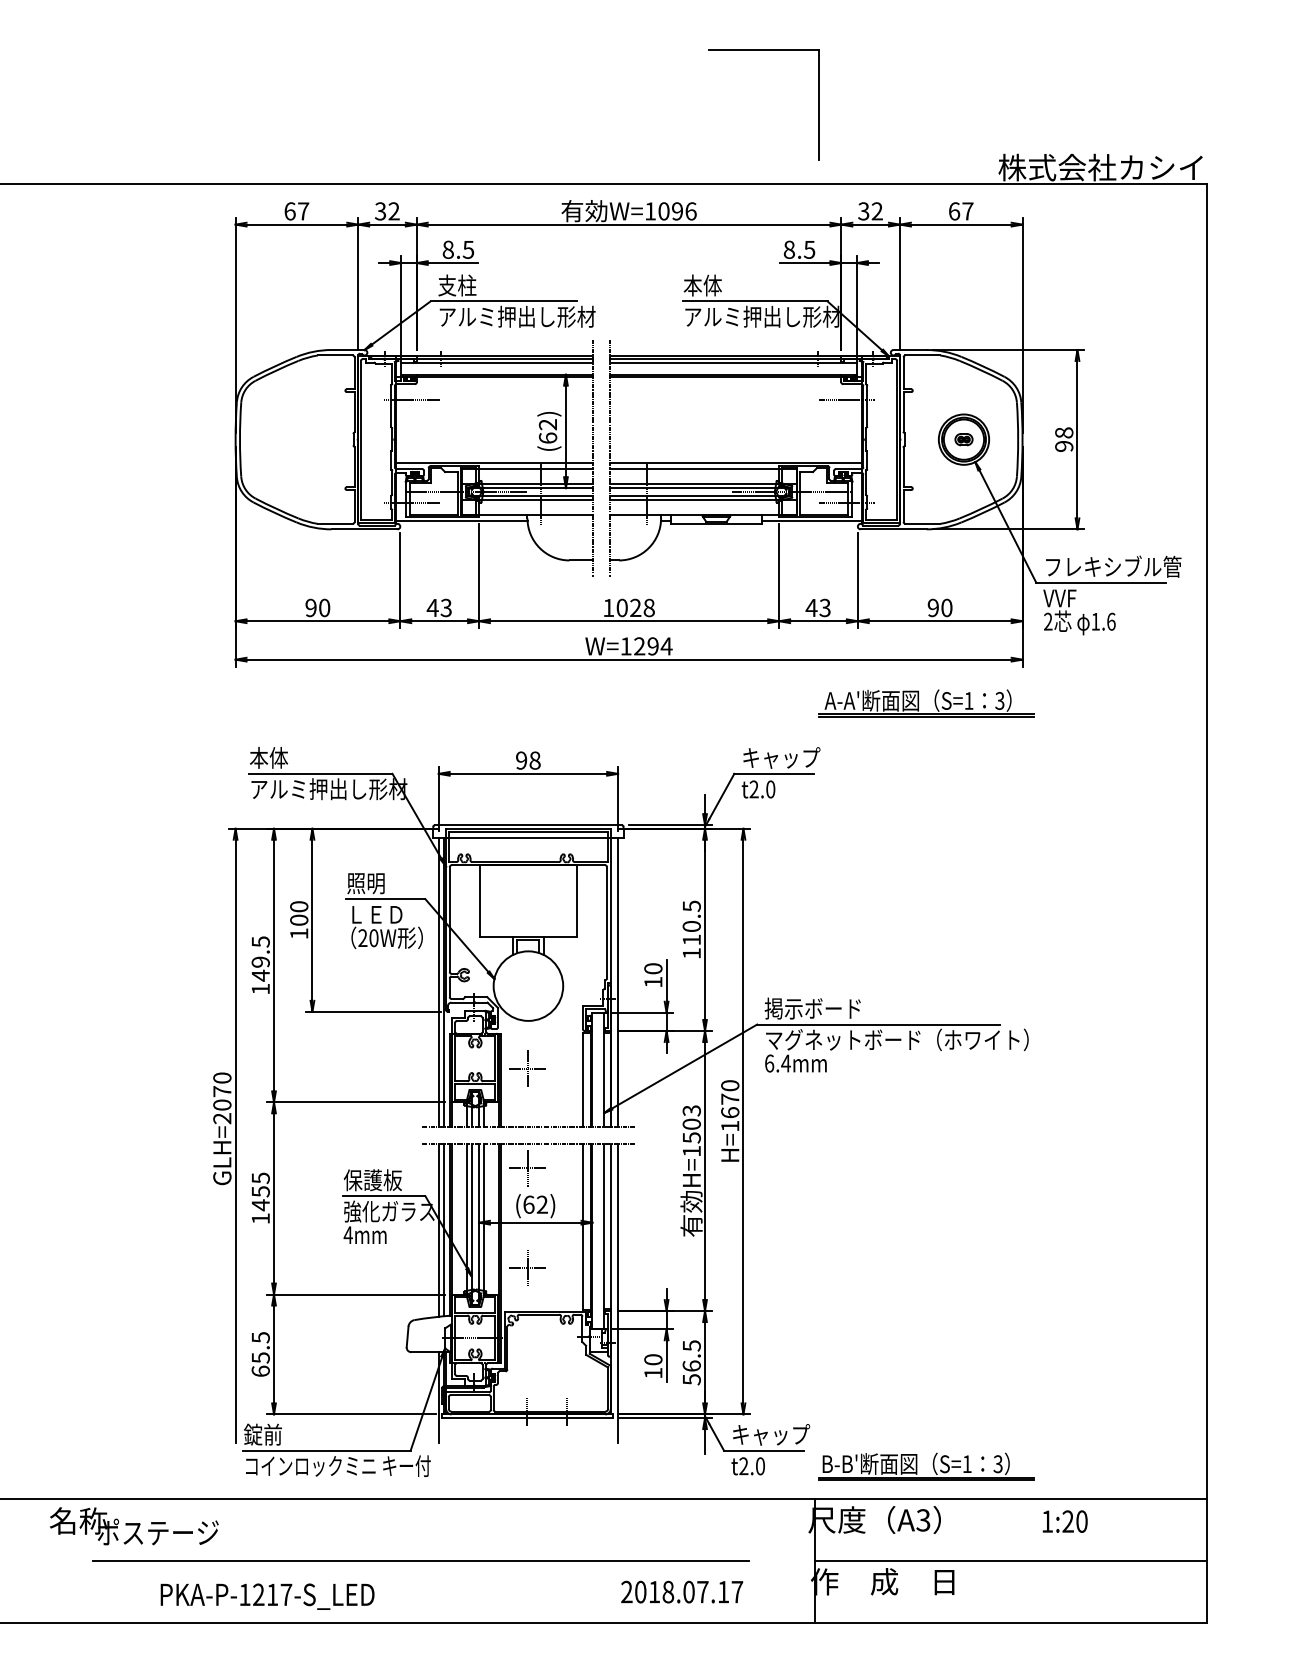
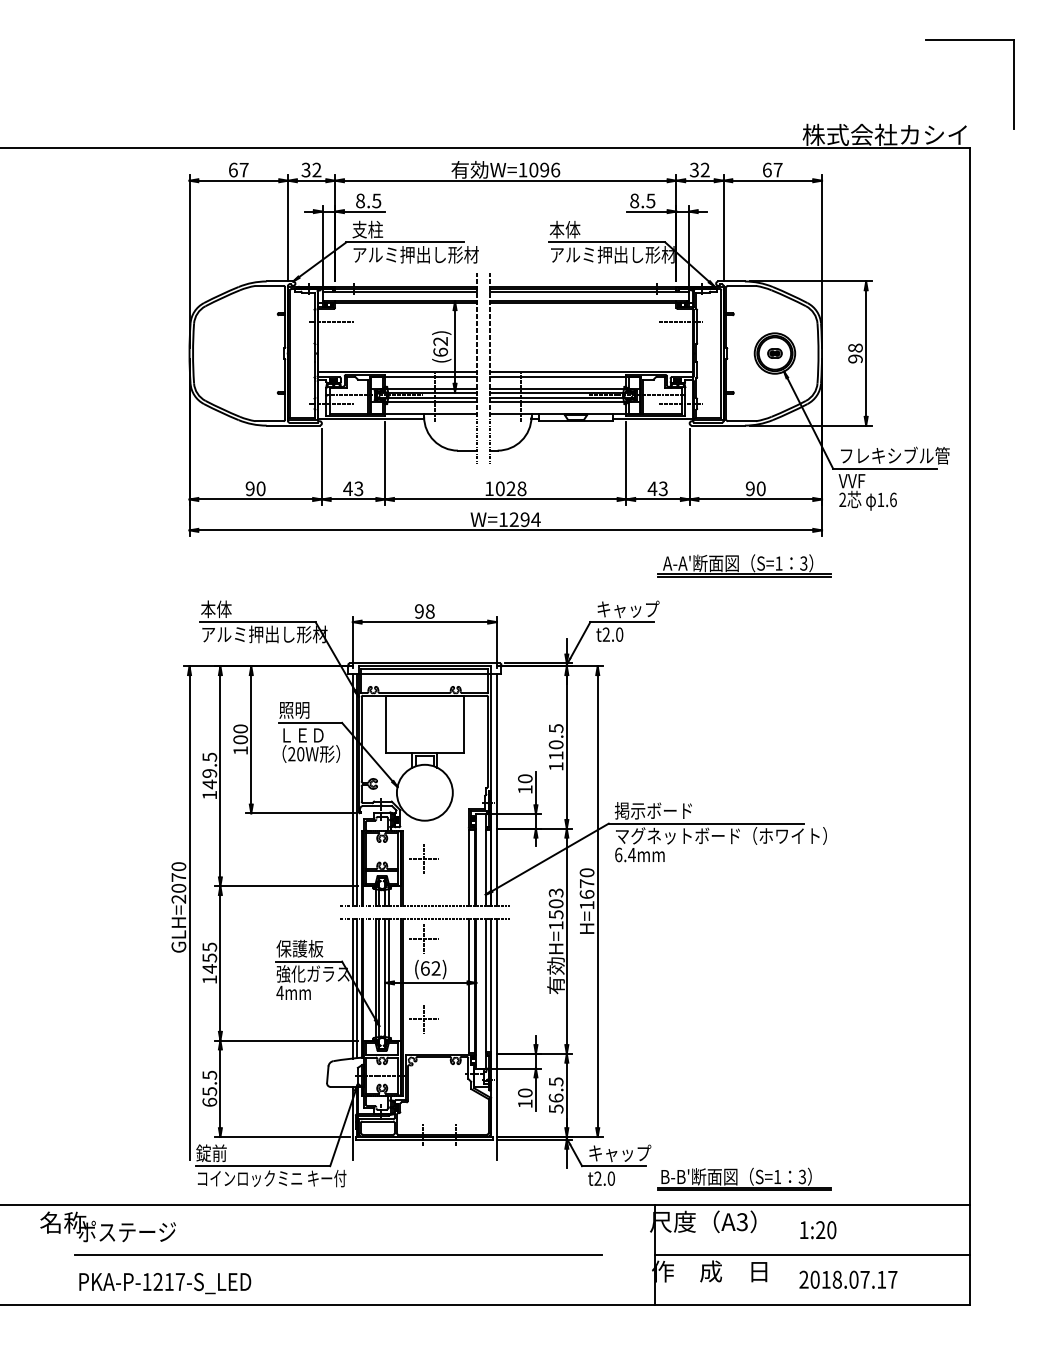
part: (763, 50) -> (969, 40), moved
text: (1065, 1522) -> (818, 1230), moved
text: (682, 1591) -> (848, 1279), moved
text: (267, 1596) -> (165, 1283), moved

